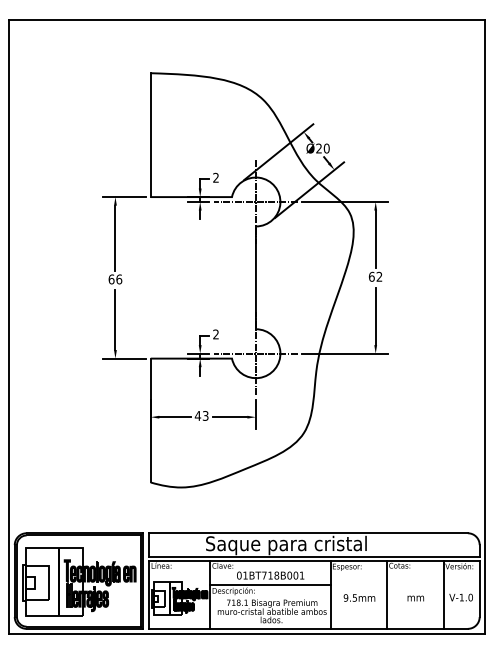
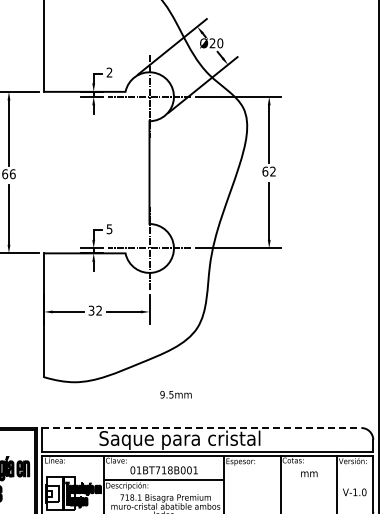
text: (215, 334) -> (109, 229), 2 -> 5
text: (201, 415) -> (95, 310), 43 -> 32
line: (308, 533) -> (202, 428), solid -> dashed
text: (359, 597) -> (176, 394), moved
text: (415, 598) -> (309, 474), moved

